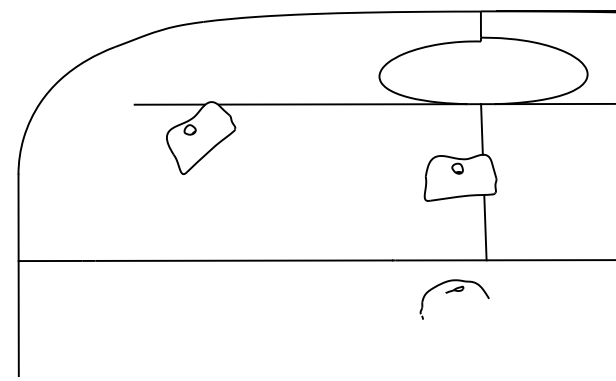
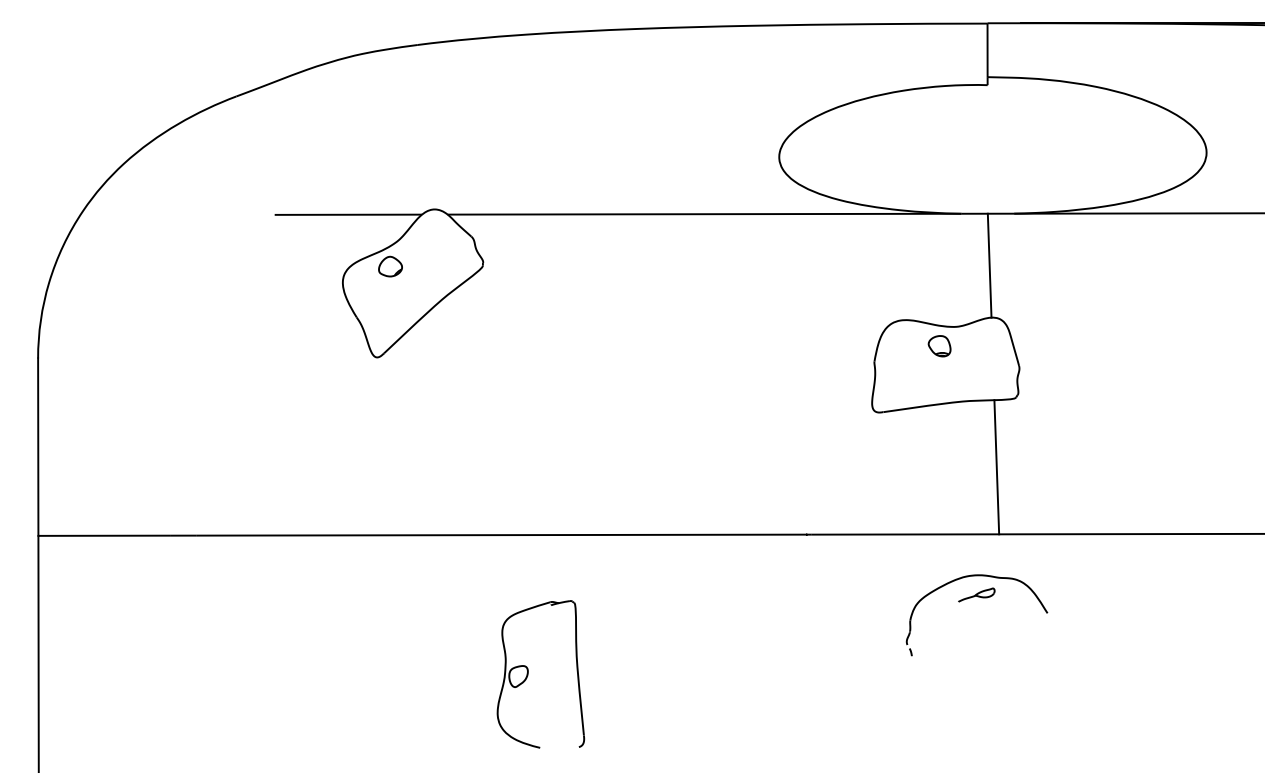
part: (454, 291) -> (976, 598), moved
part: (263, 328) -> (541, 674), added

